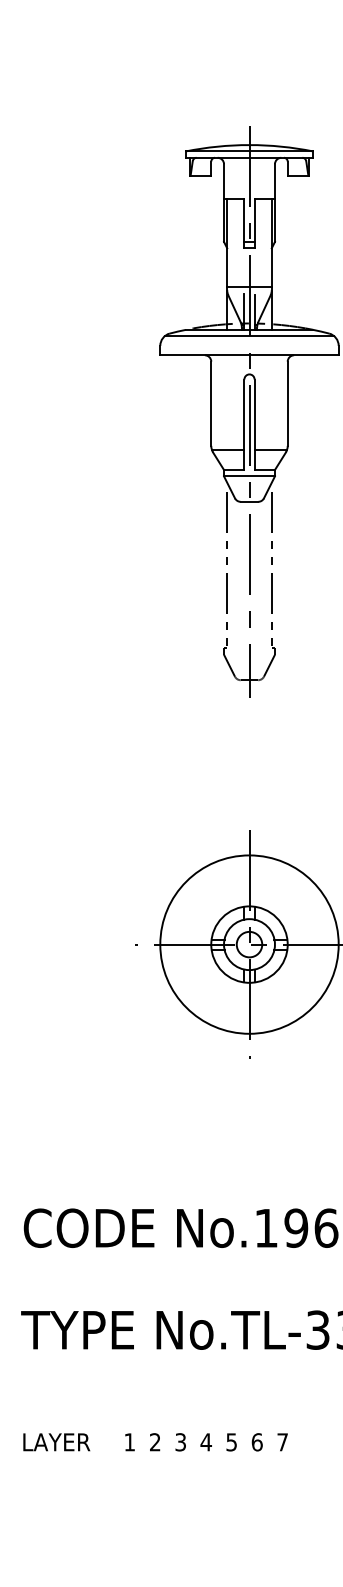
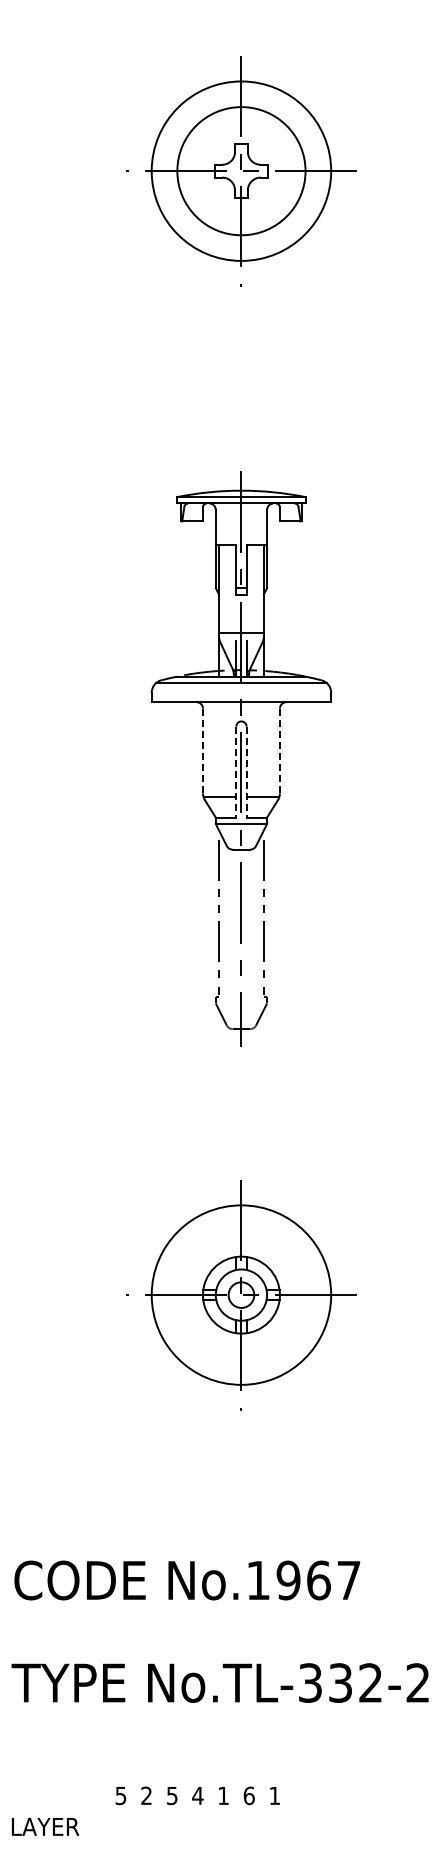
line: (210, 404) -> (202, 751), solid -> dashed
line: (287, 404) -> (279, 751), solid -> dashed
line: (244, 425) -> (236, 772), solid -> dashed
line: (254, 425) -> (246, 772), solid -> dashed
text: (56, 1441) -> (45, 1826), moved
text: (129, 1441) -> (120, 1795), 1 -> 5
text: (180, 1441) -> (172, 1795), 3 -> 5
text: (231, 1441) -> (223, 1795), 5 -> 1
text: (282, 1441) -> (274, 1795), 7 -> 1

